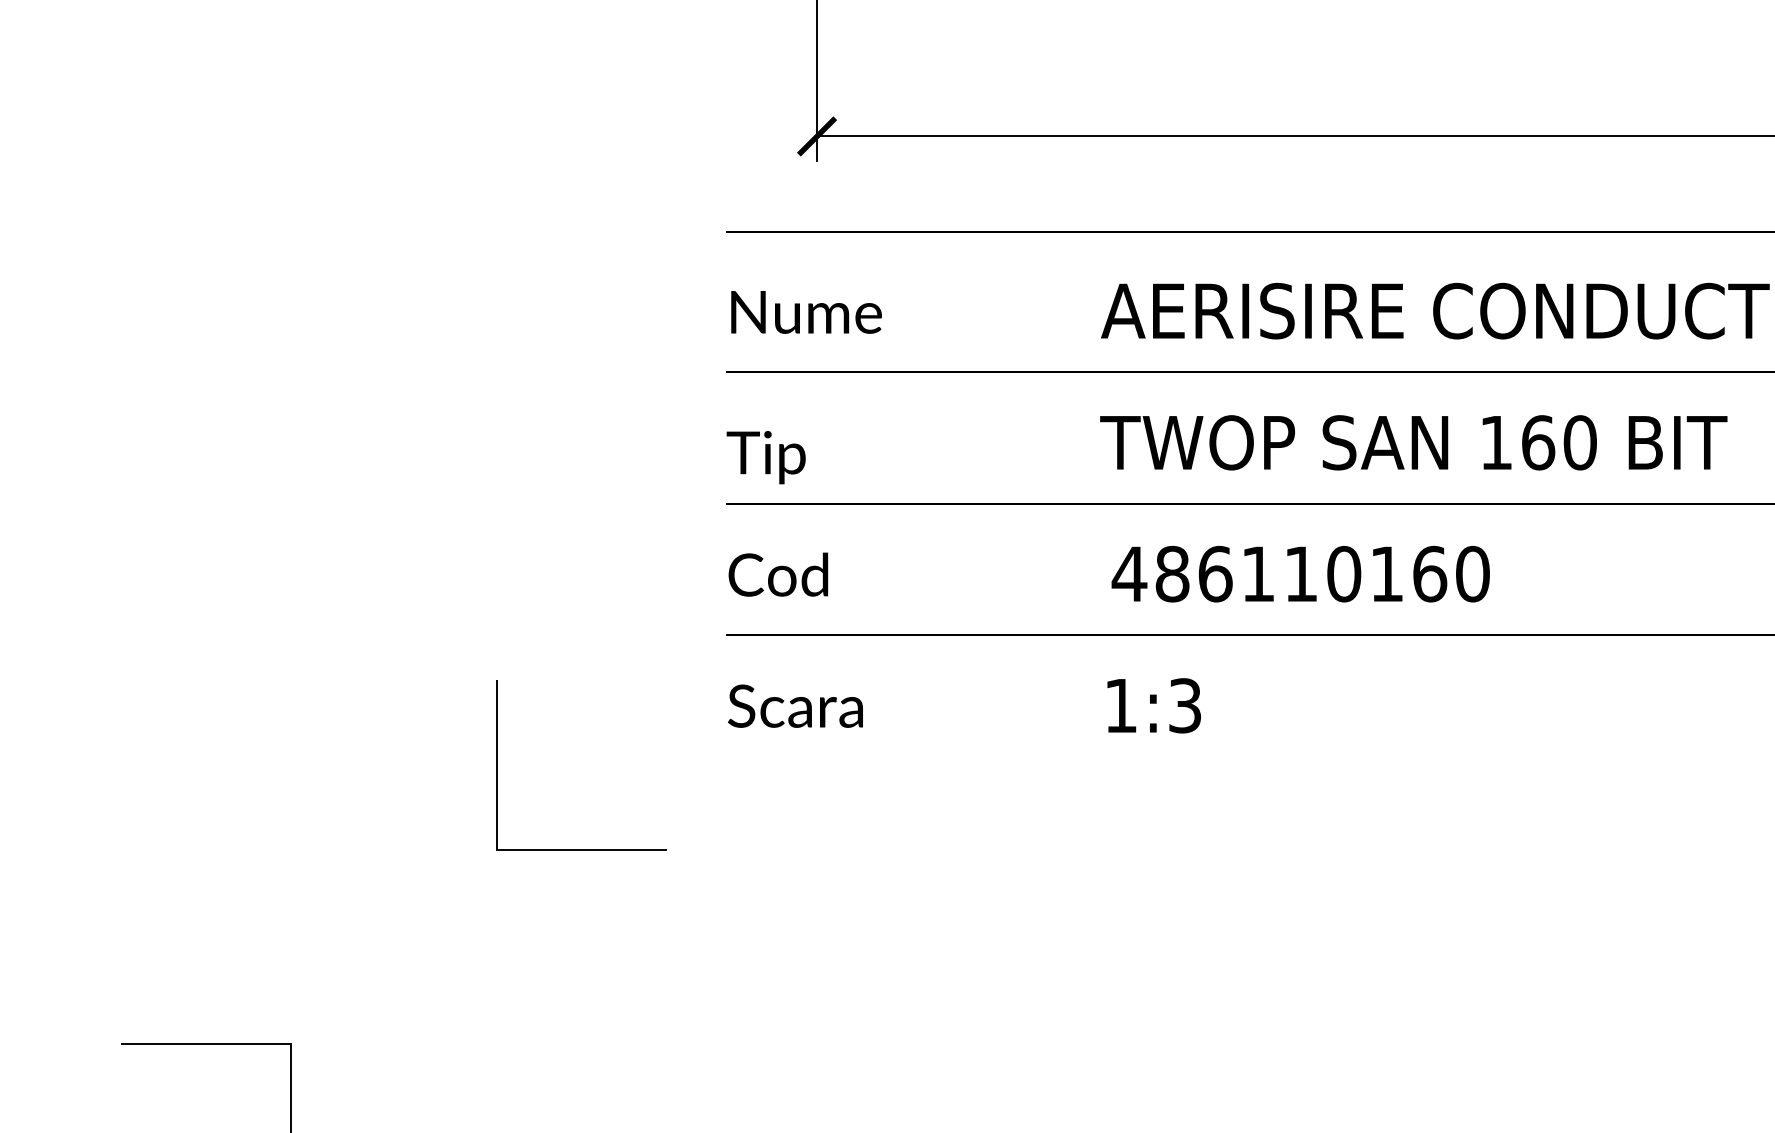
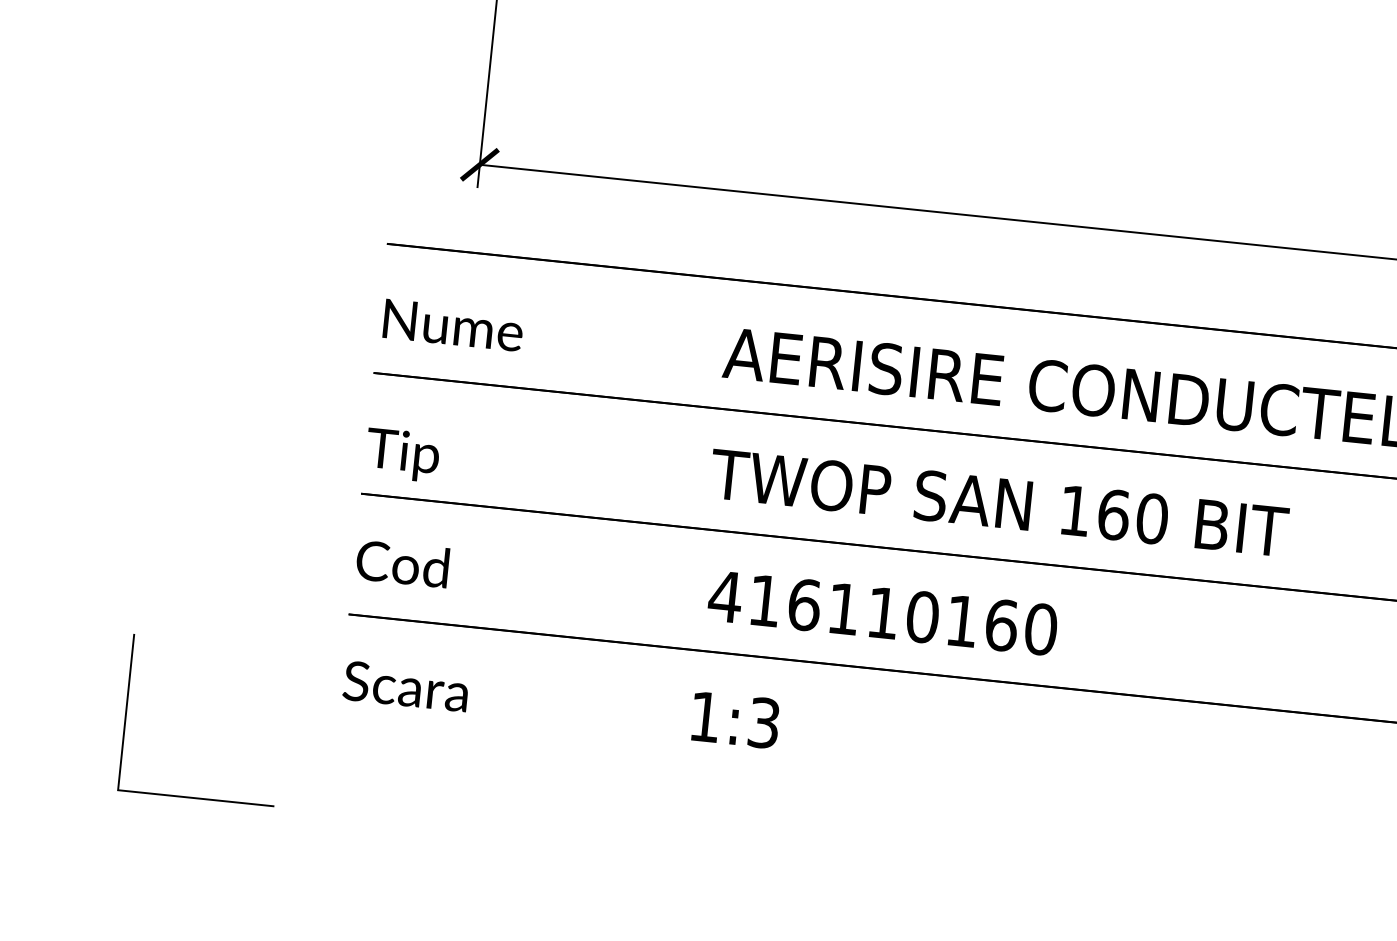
text: (1172, 573) -> (765, 600), 486110160 -> 416110160

